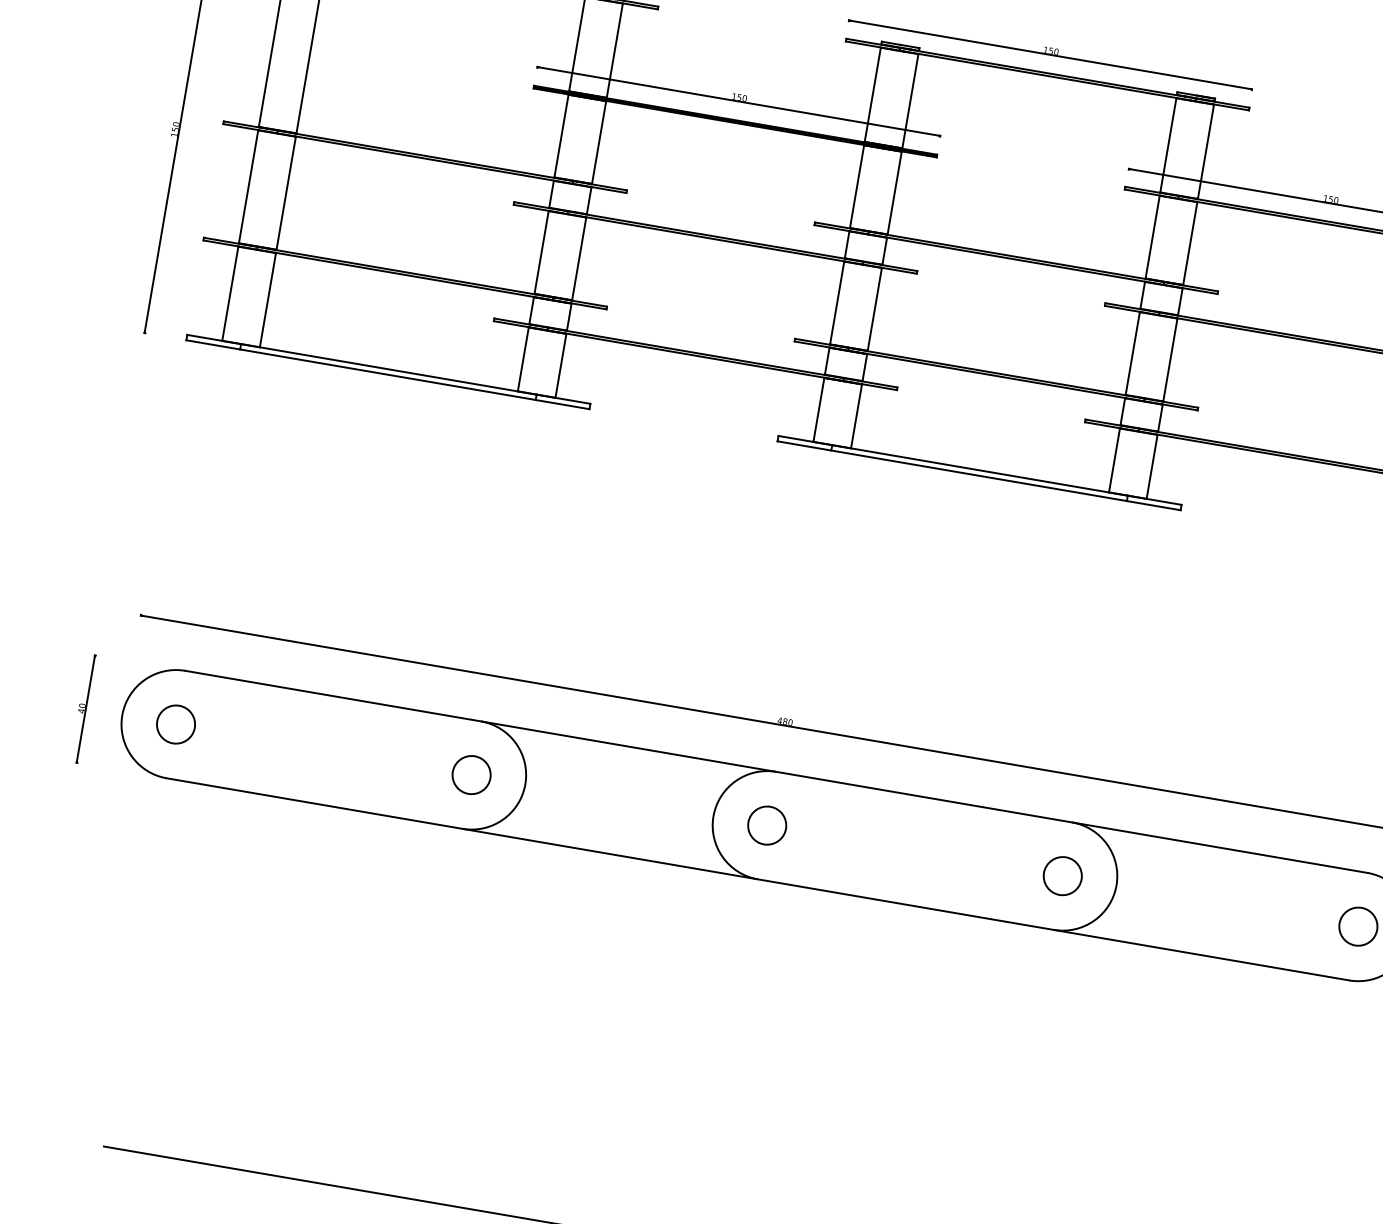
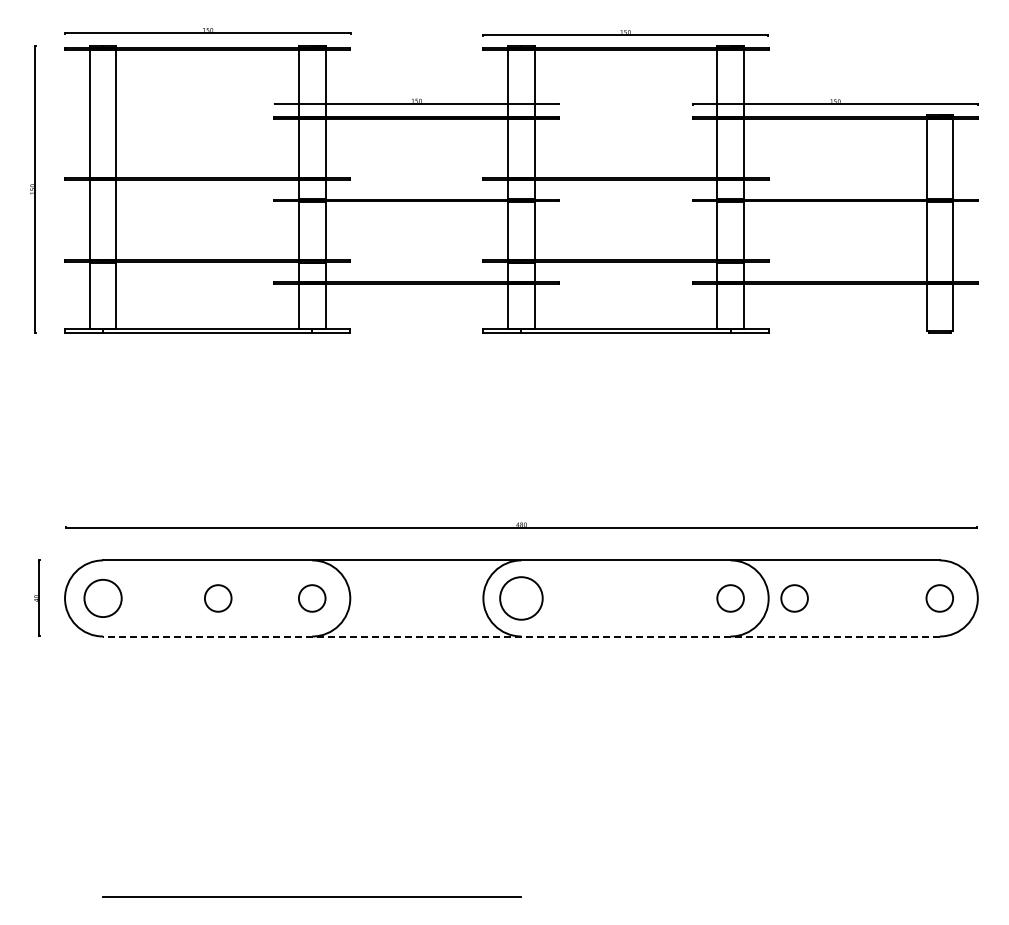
circle: (175, 724) -> (102, 598), size x1.4
circle: (339, 752) -> (218, 598), added
circle: (767, 825) -> (521, 598), size x1.6
line: (756, 879) -> (520, 636), solid -> dashed
circle: (1153, 891) -> (794, 598), added

